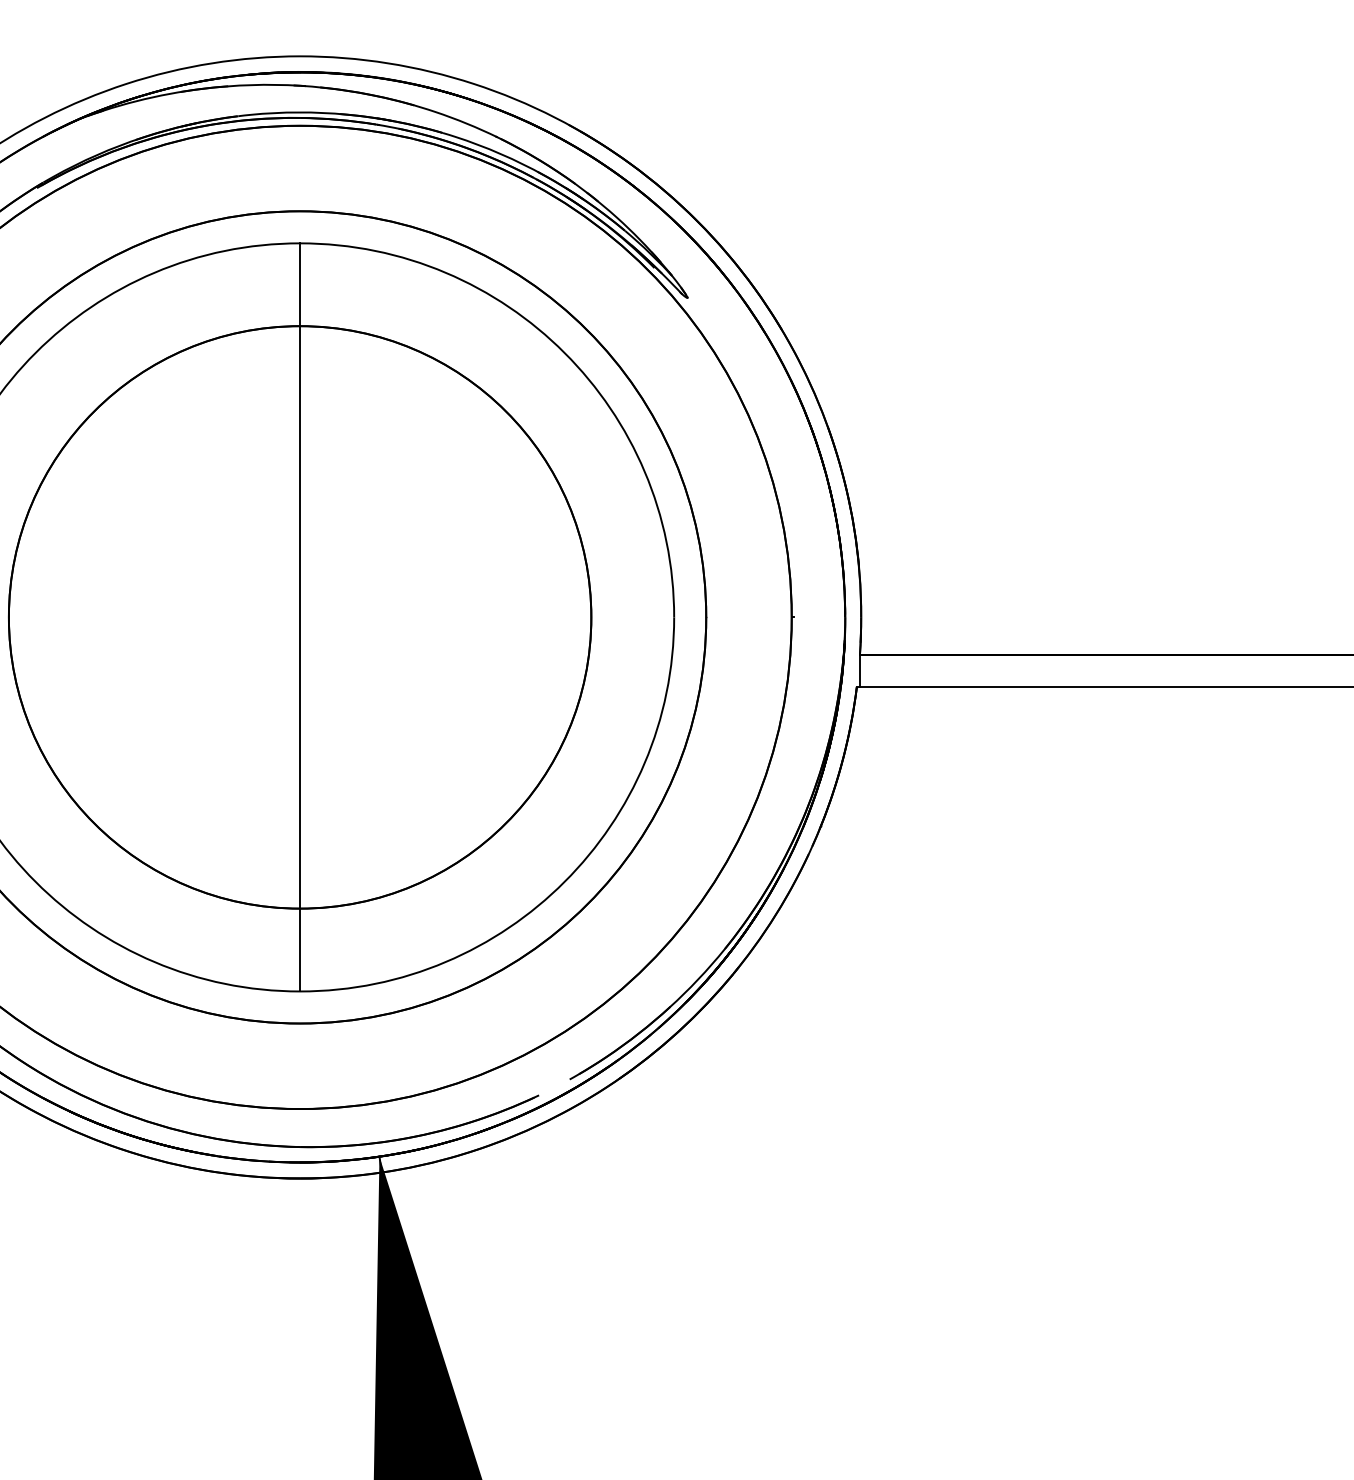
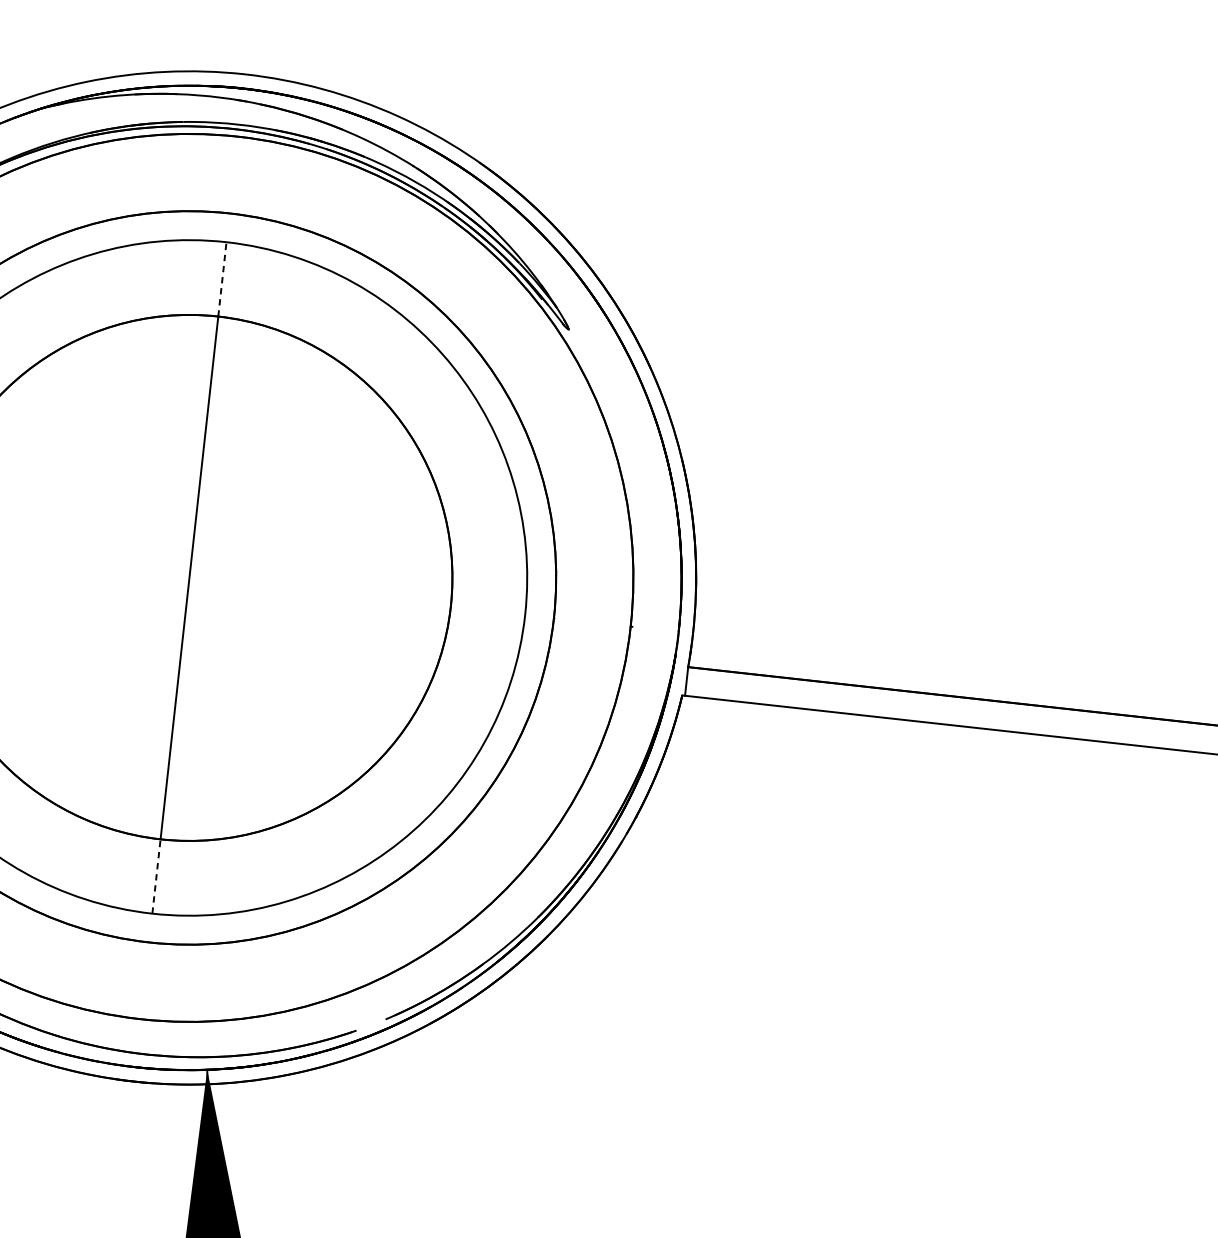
line: (300, 284) -> (222, 279), solid -> dashed
line: (300, 949) -> (156, 876), solid -> dashed

